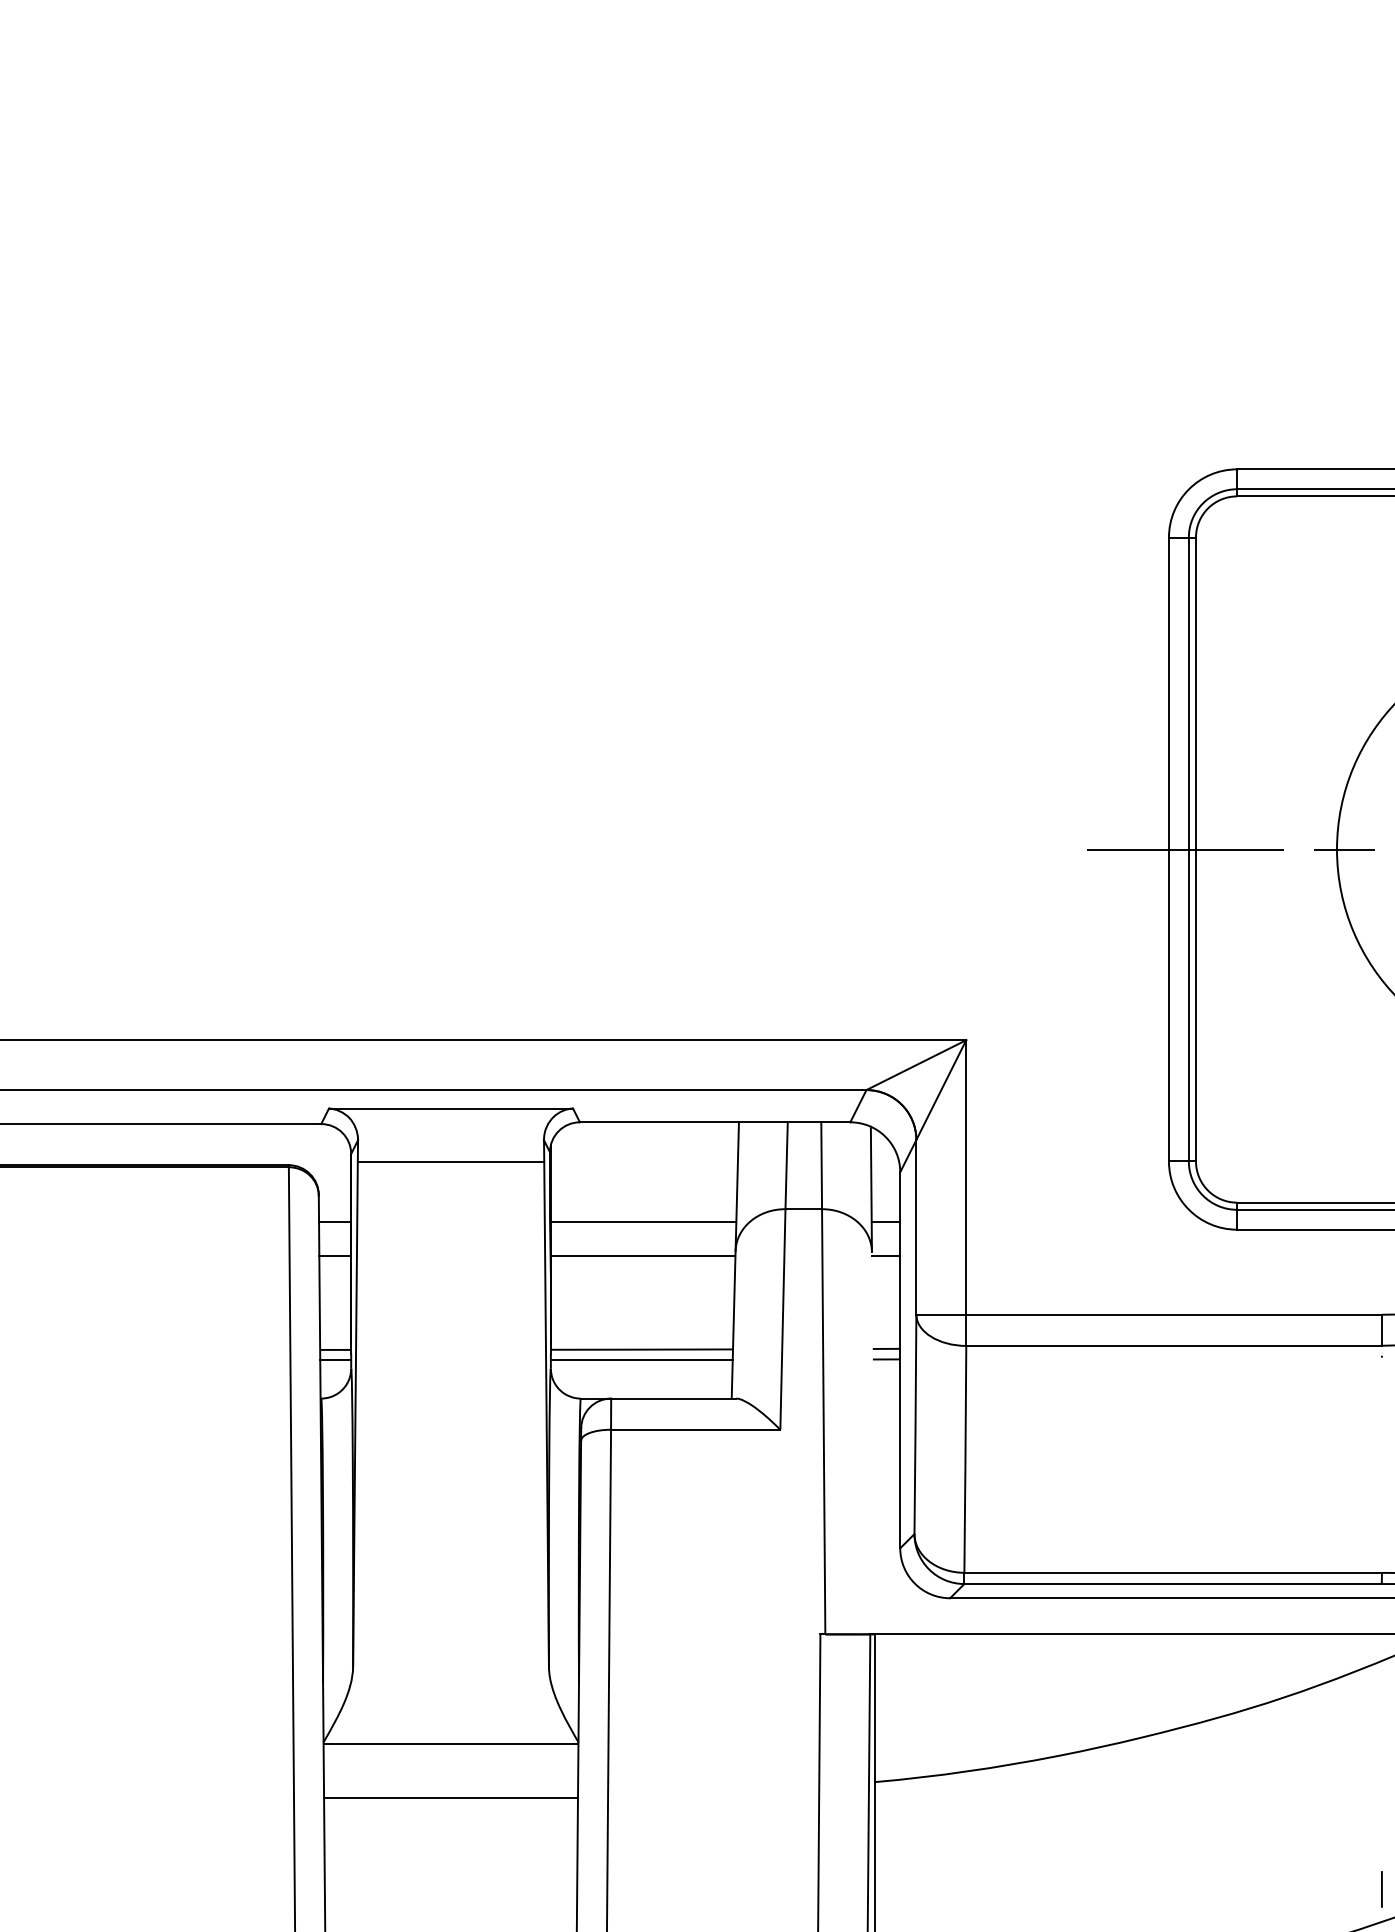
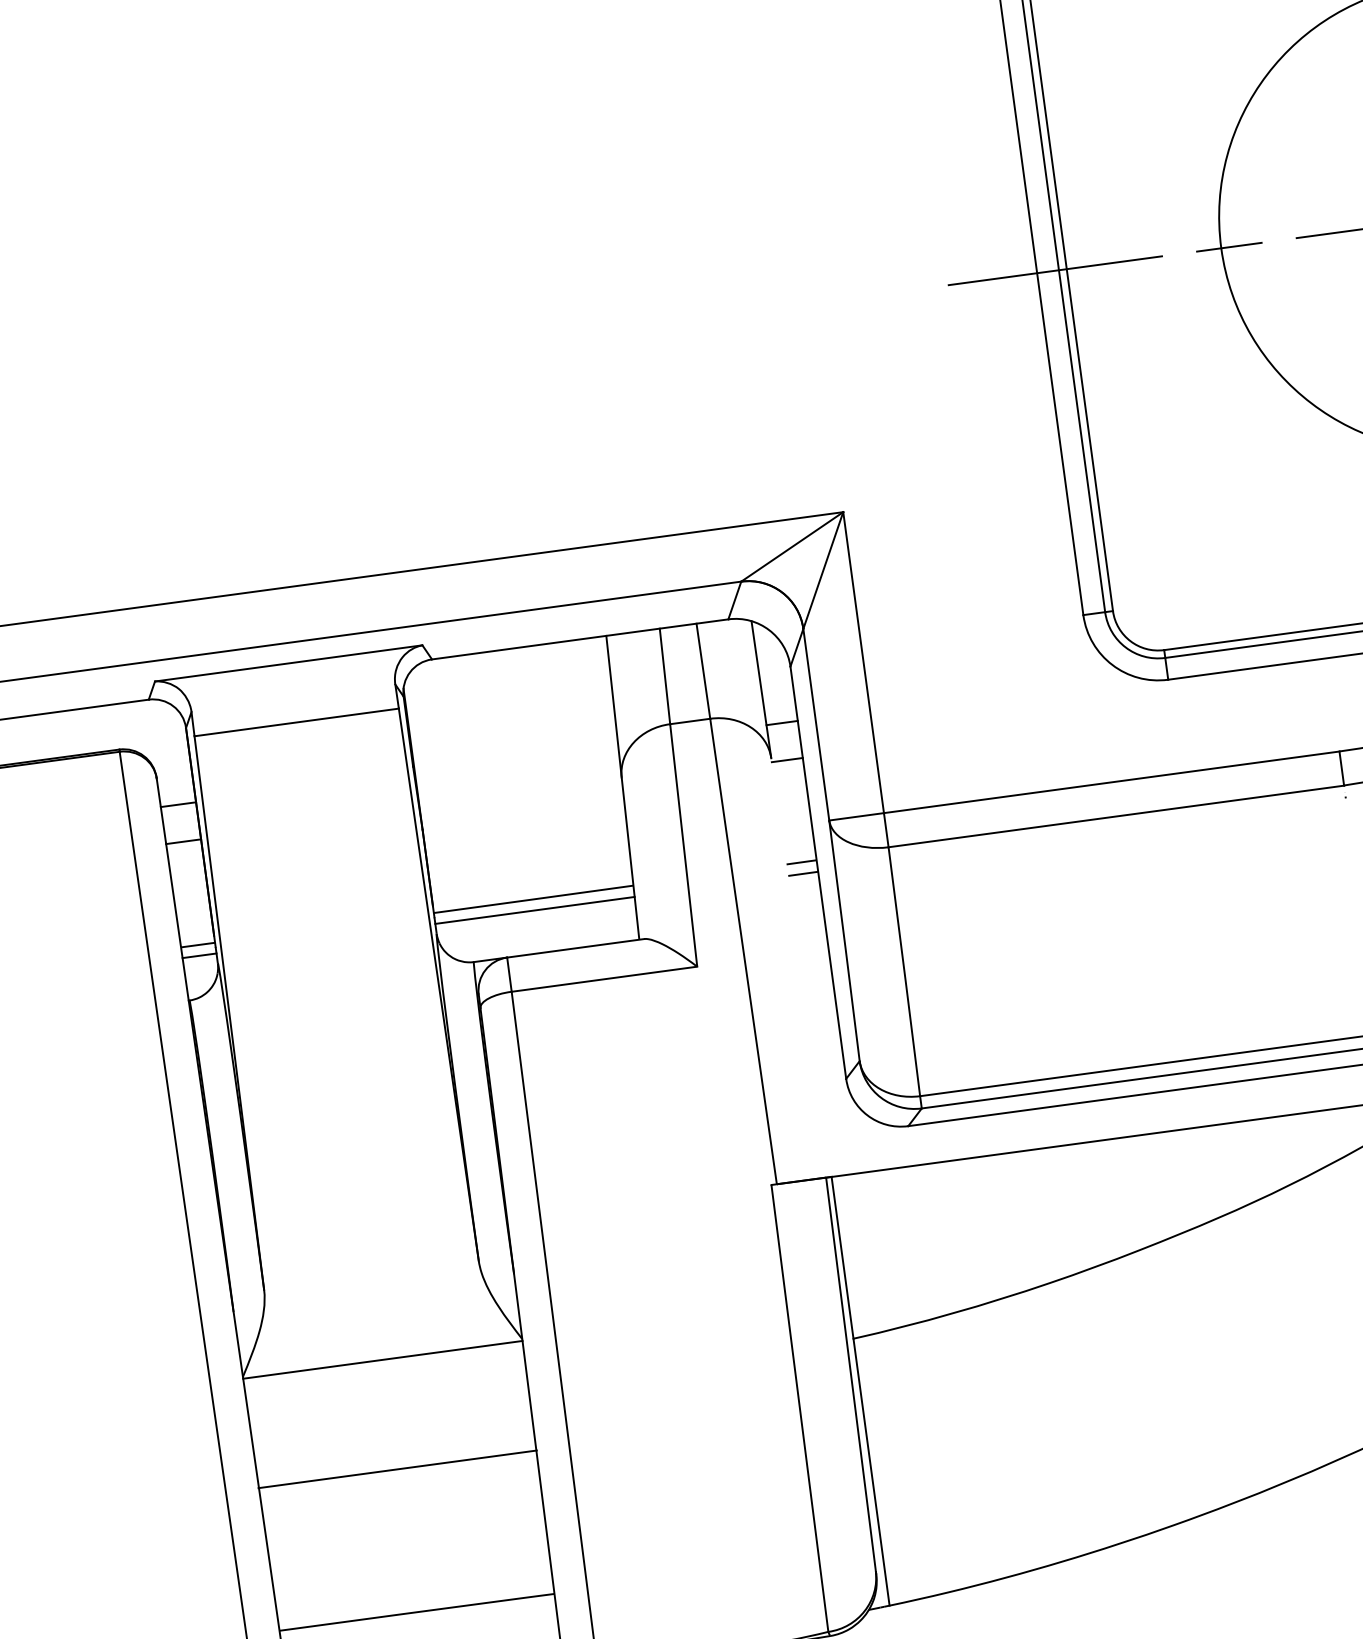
line: (643, 1221) -> (516, 758), removed
line: (642, 1255) -> (520, 796), removed
line: (451, 1797) -> (398, 1468), moved

